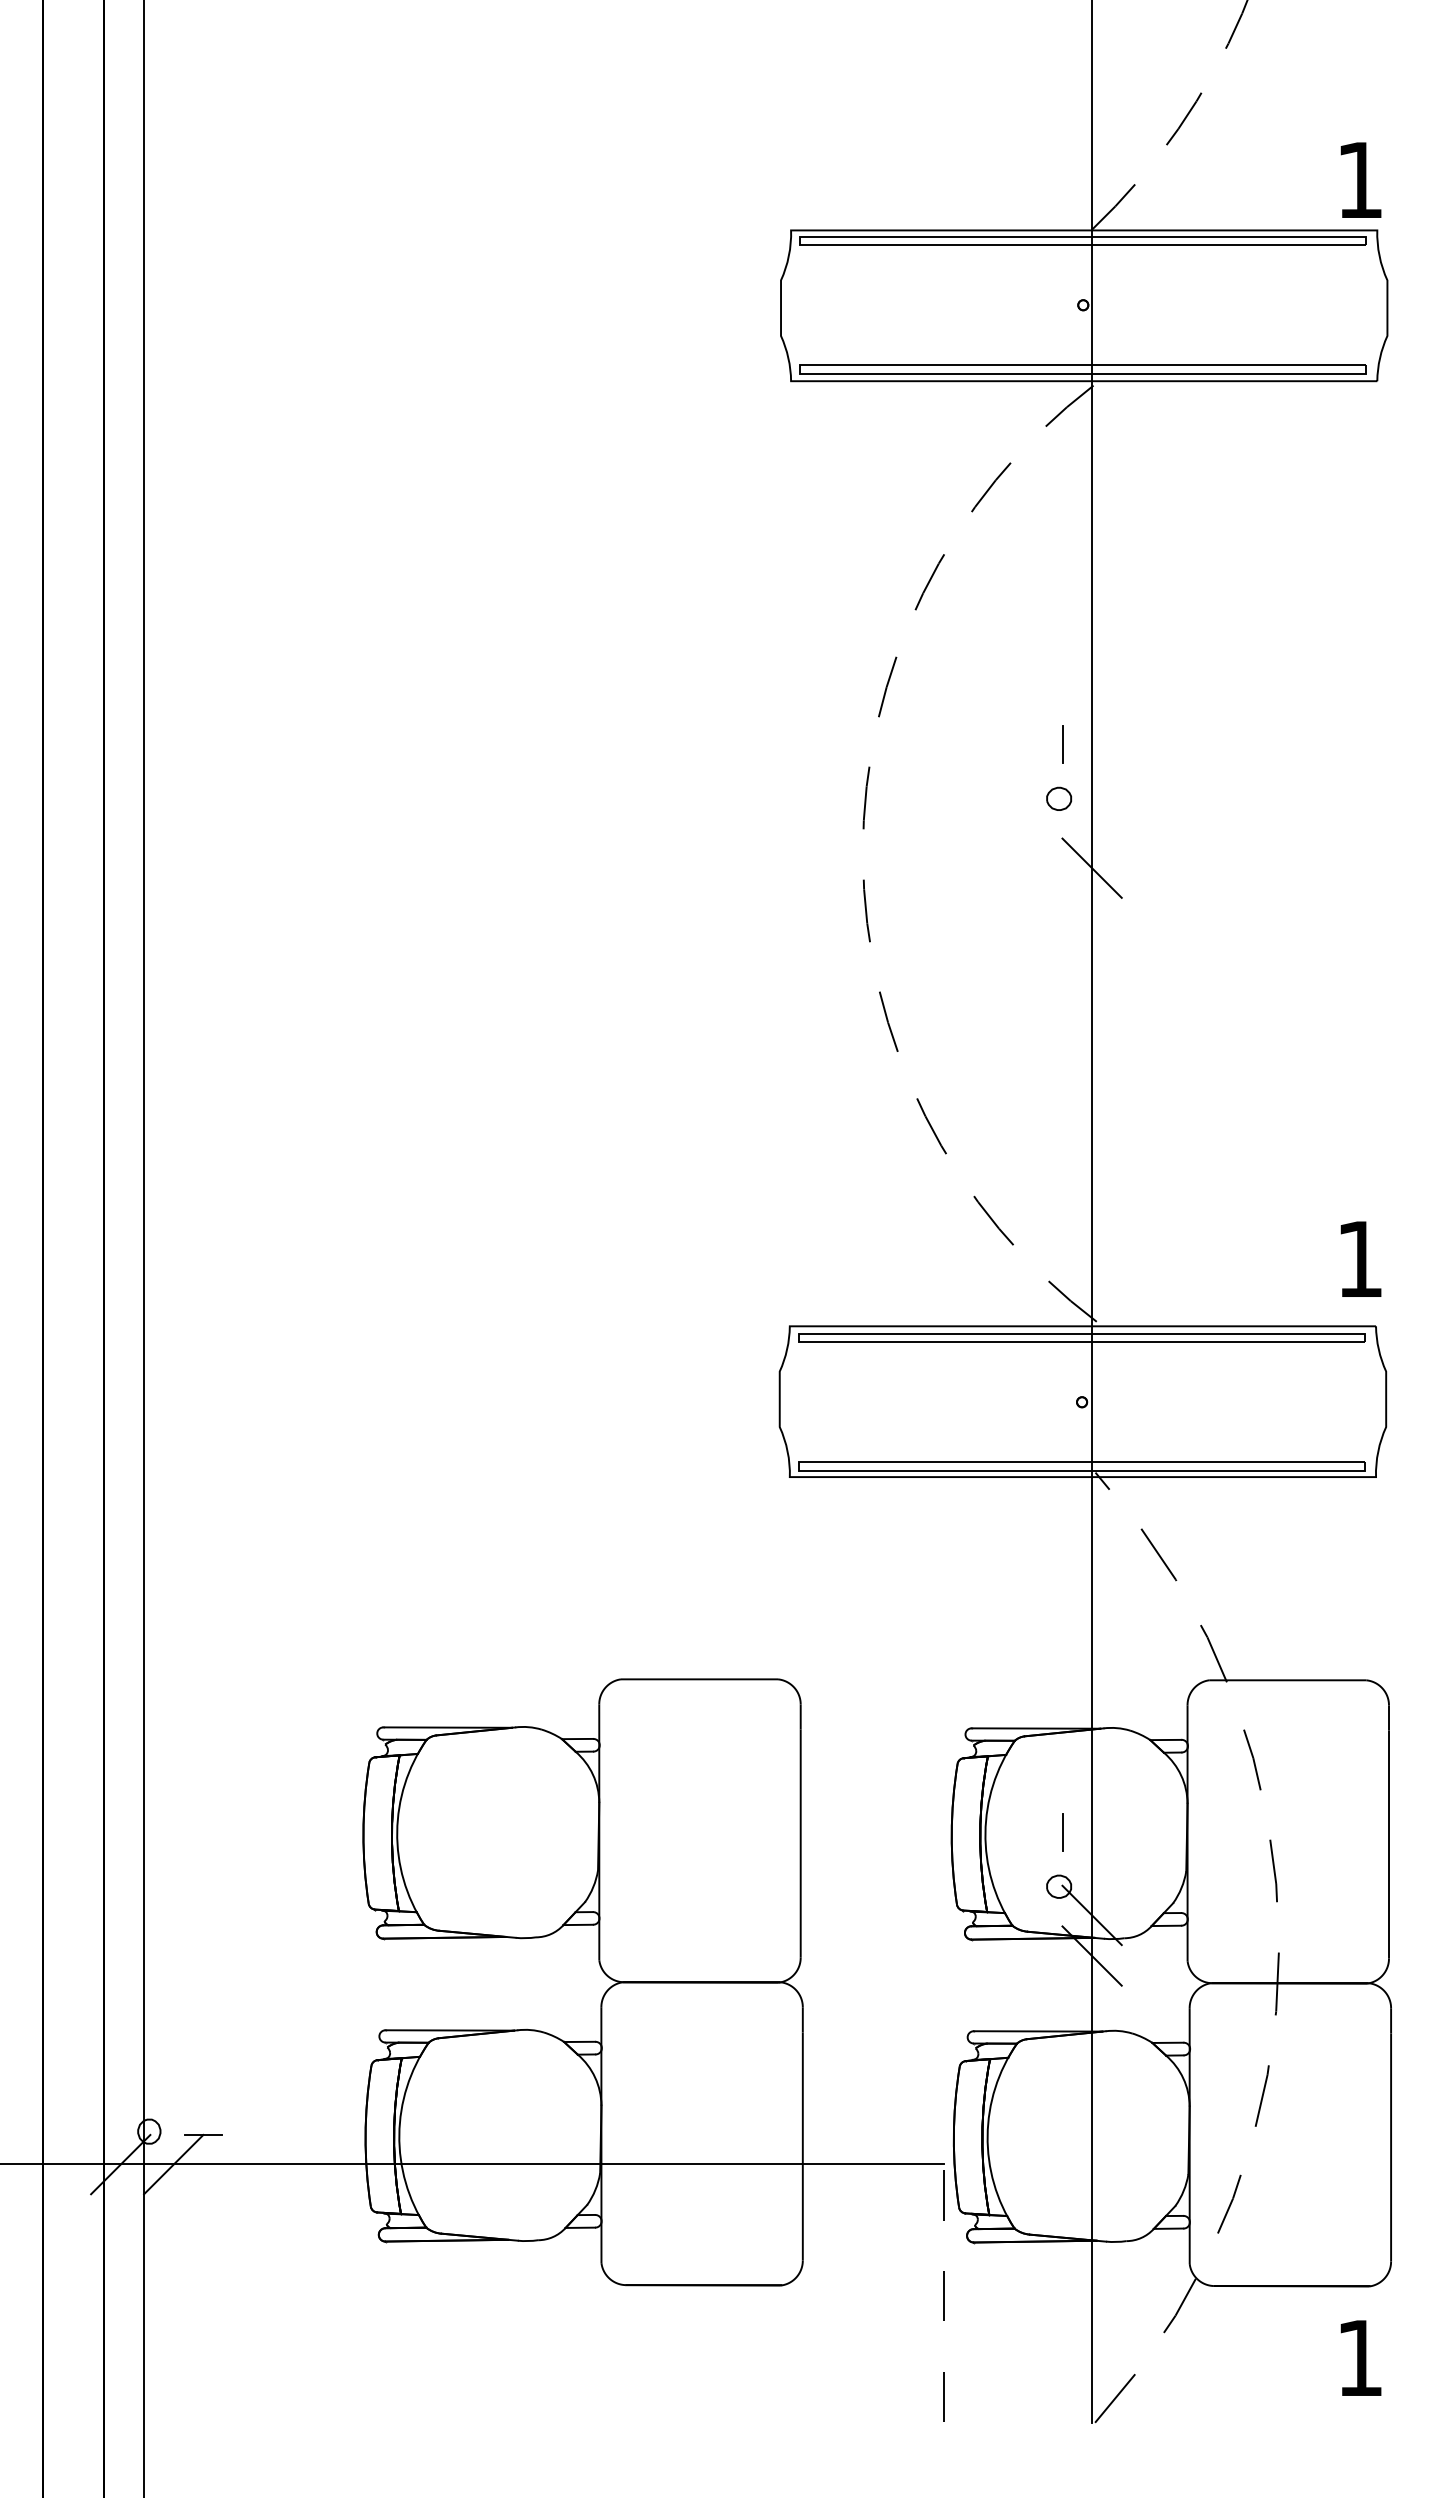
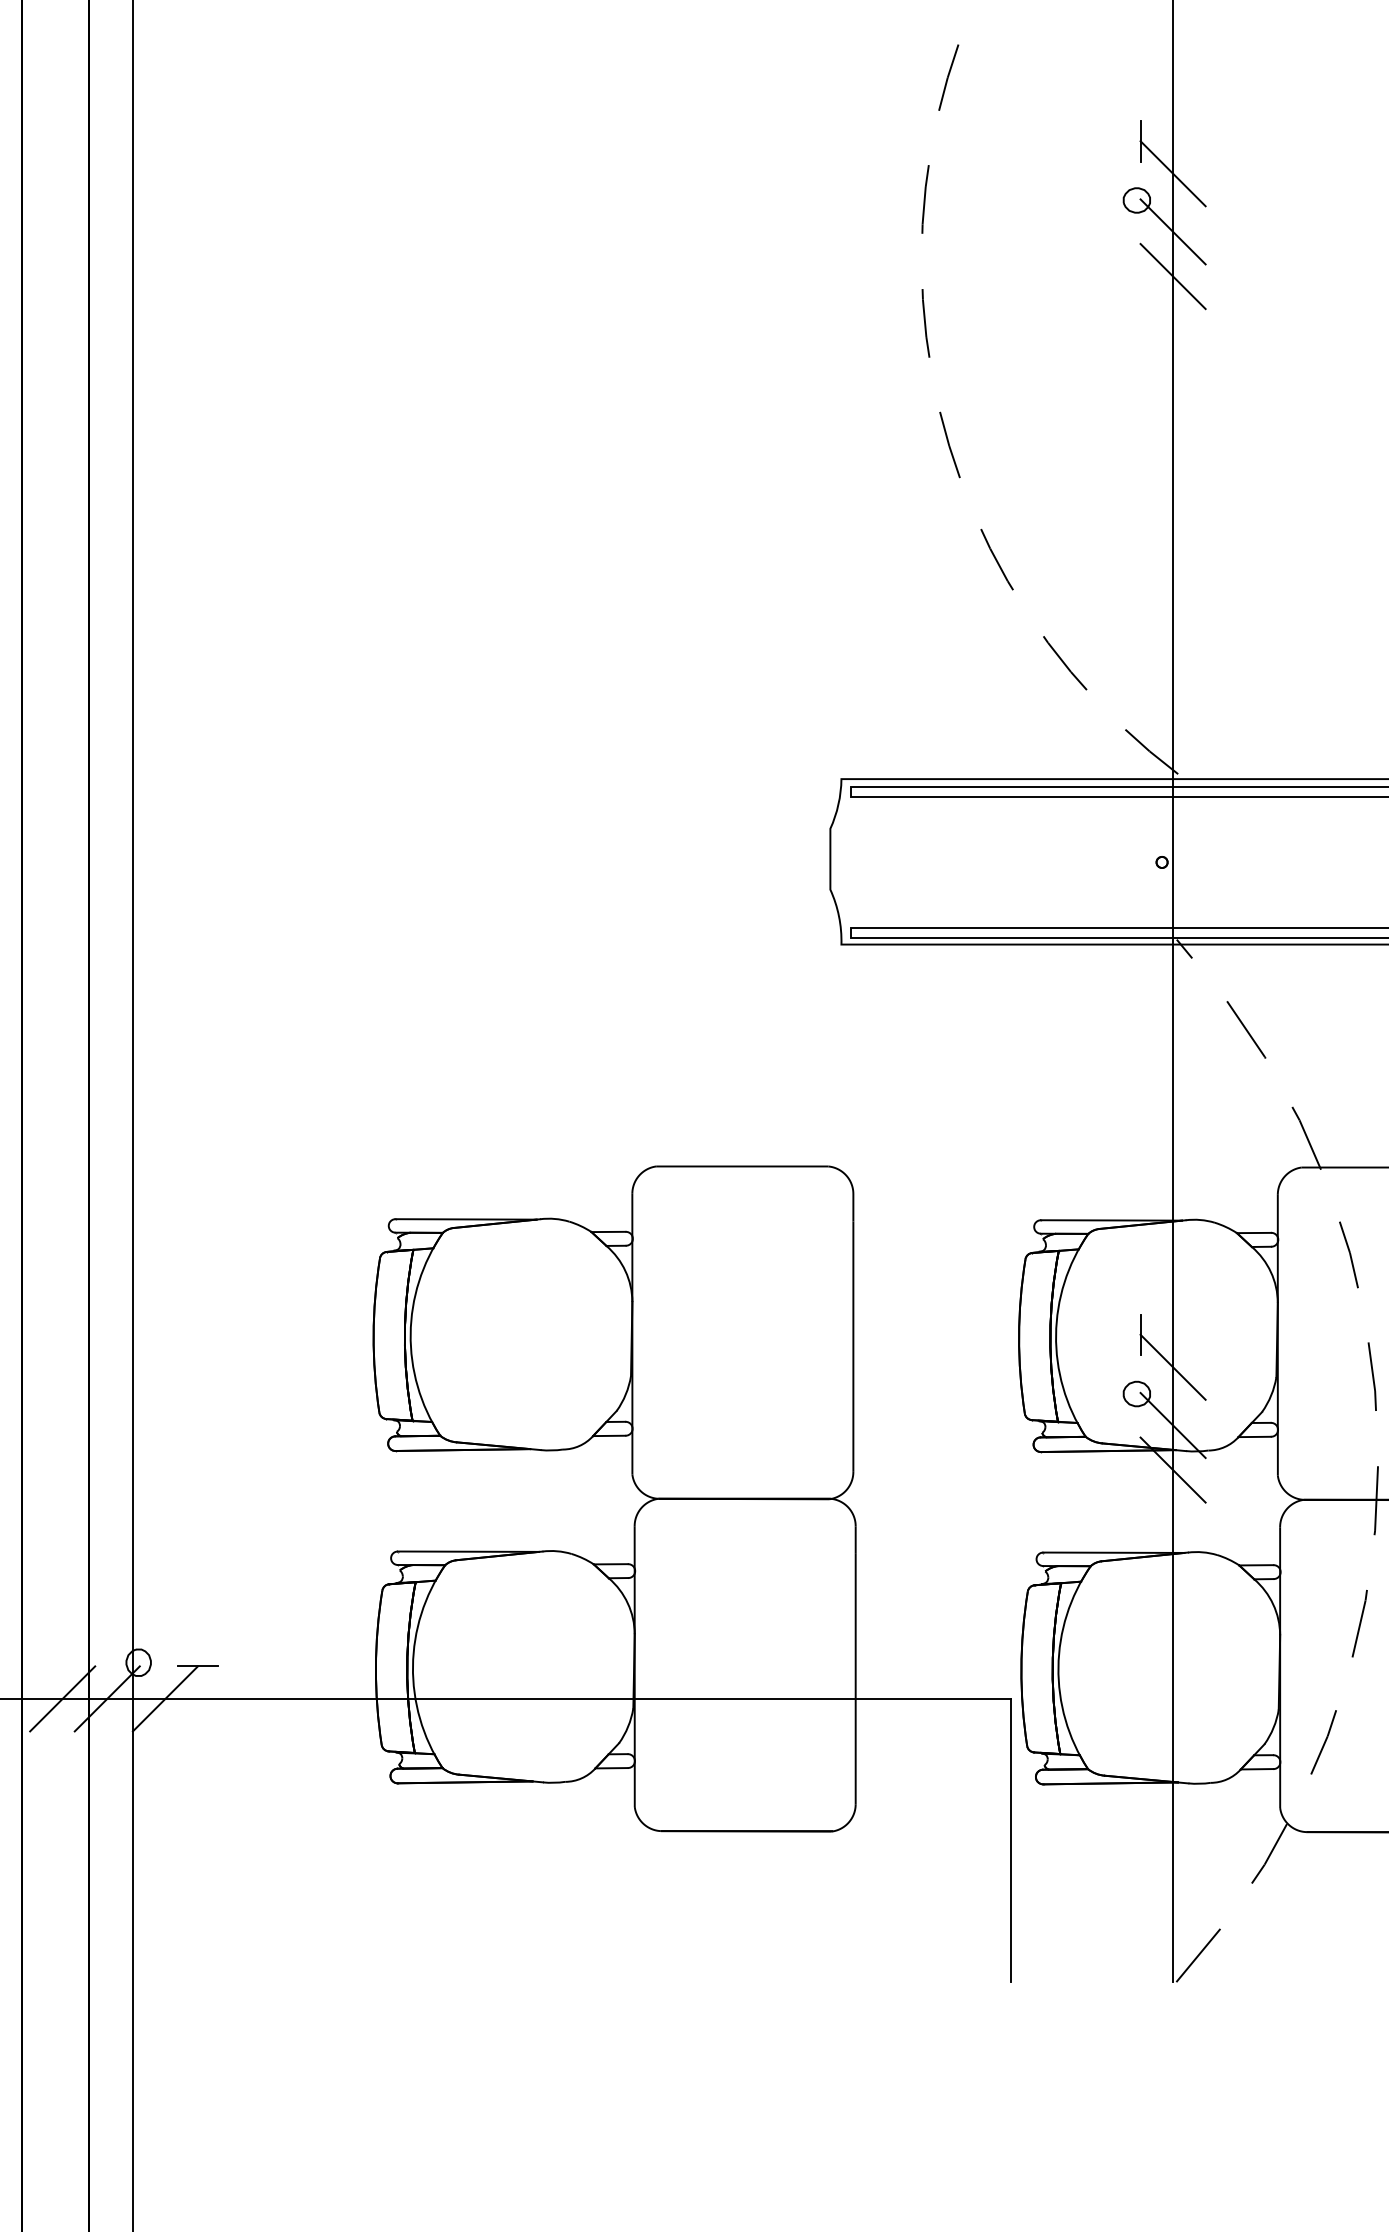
line: (1091, 774) -> (1172, 173), added
line: (1091, 827) -> (1172, 231), added
line: (1091, 1862) -> (1172, 1367), added
line: (79, 2164) -> (62, 1698), added
line: (944, 2293) -> (1011, 1840), dashed -> solid

